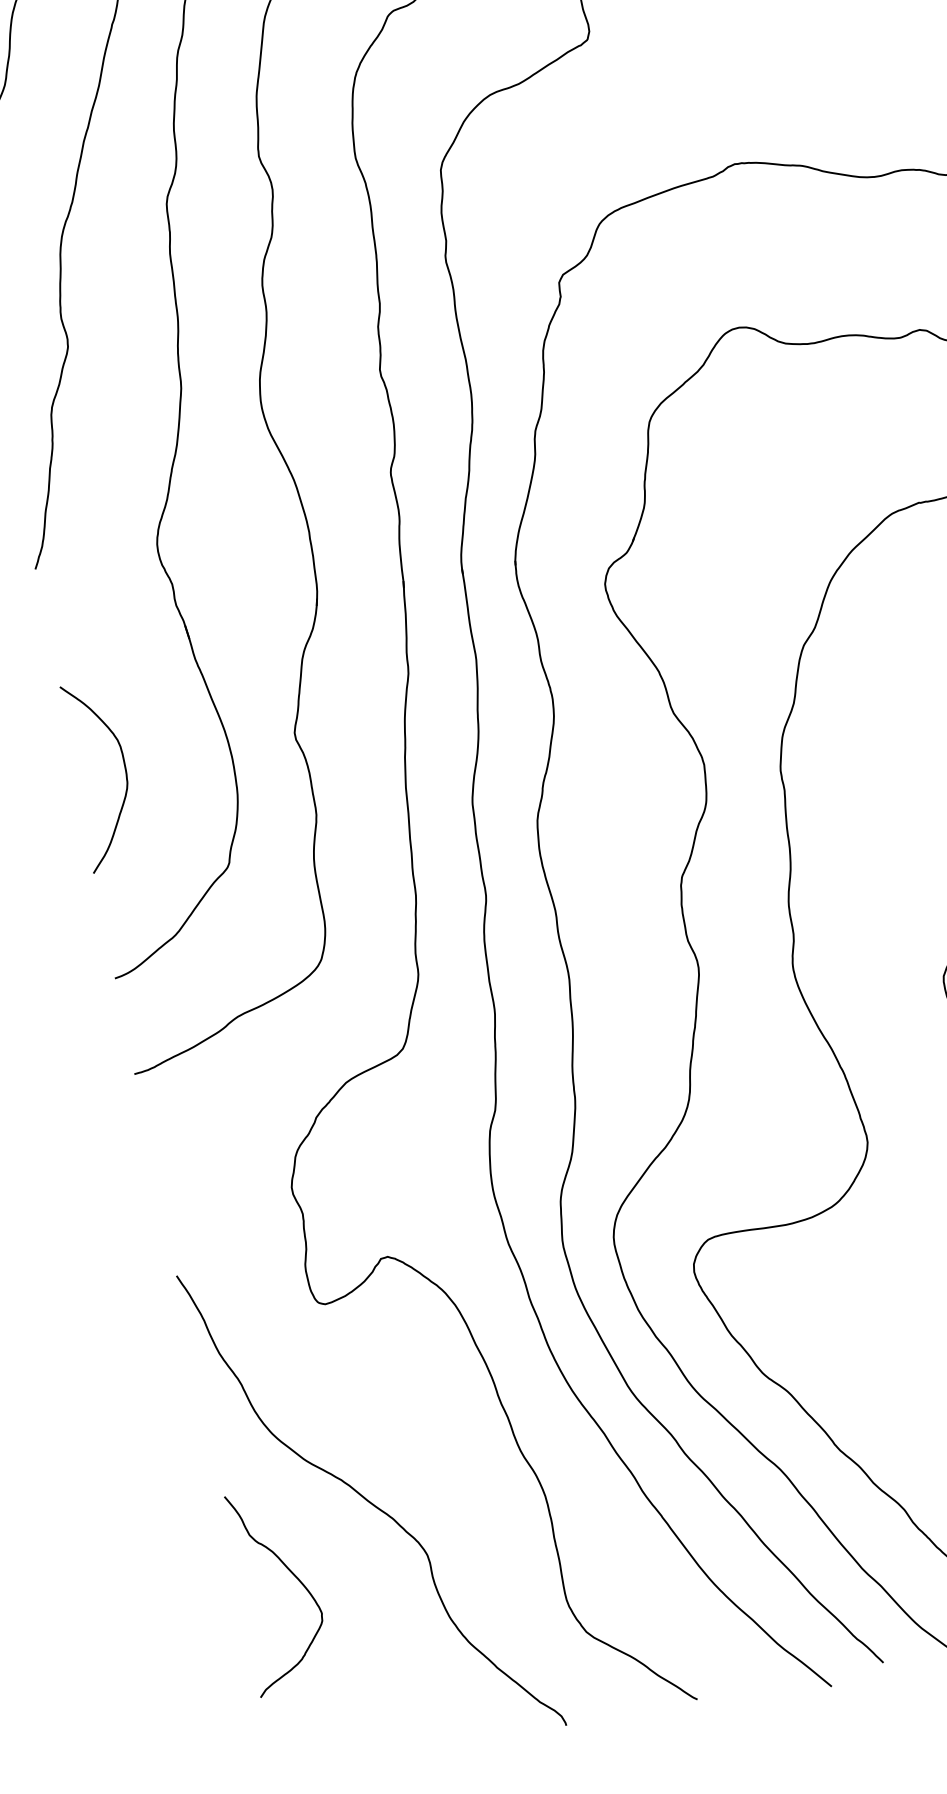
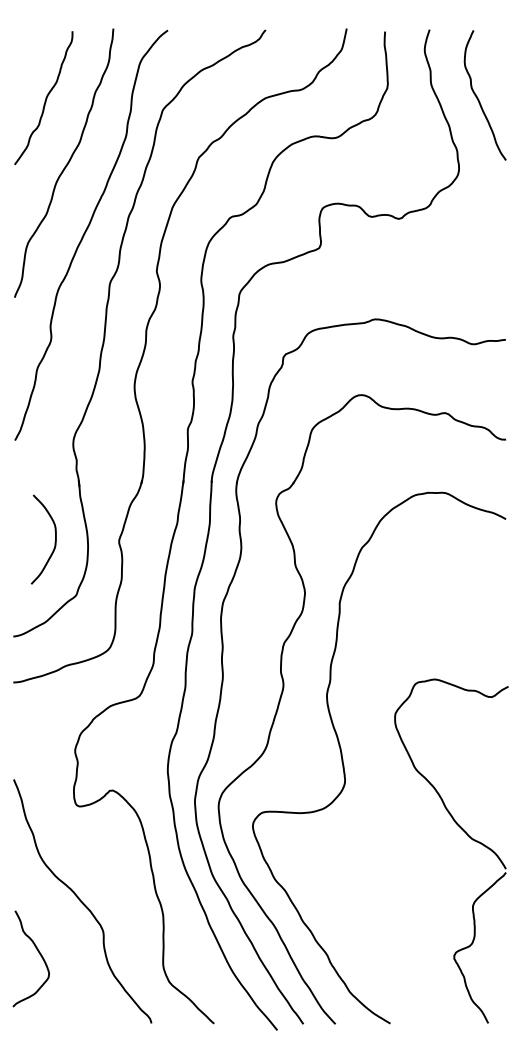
curve: (124, 776) -> (54, 542), moved
curve: (293, 1577) -> (39, 954), moved

